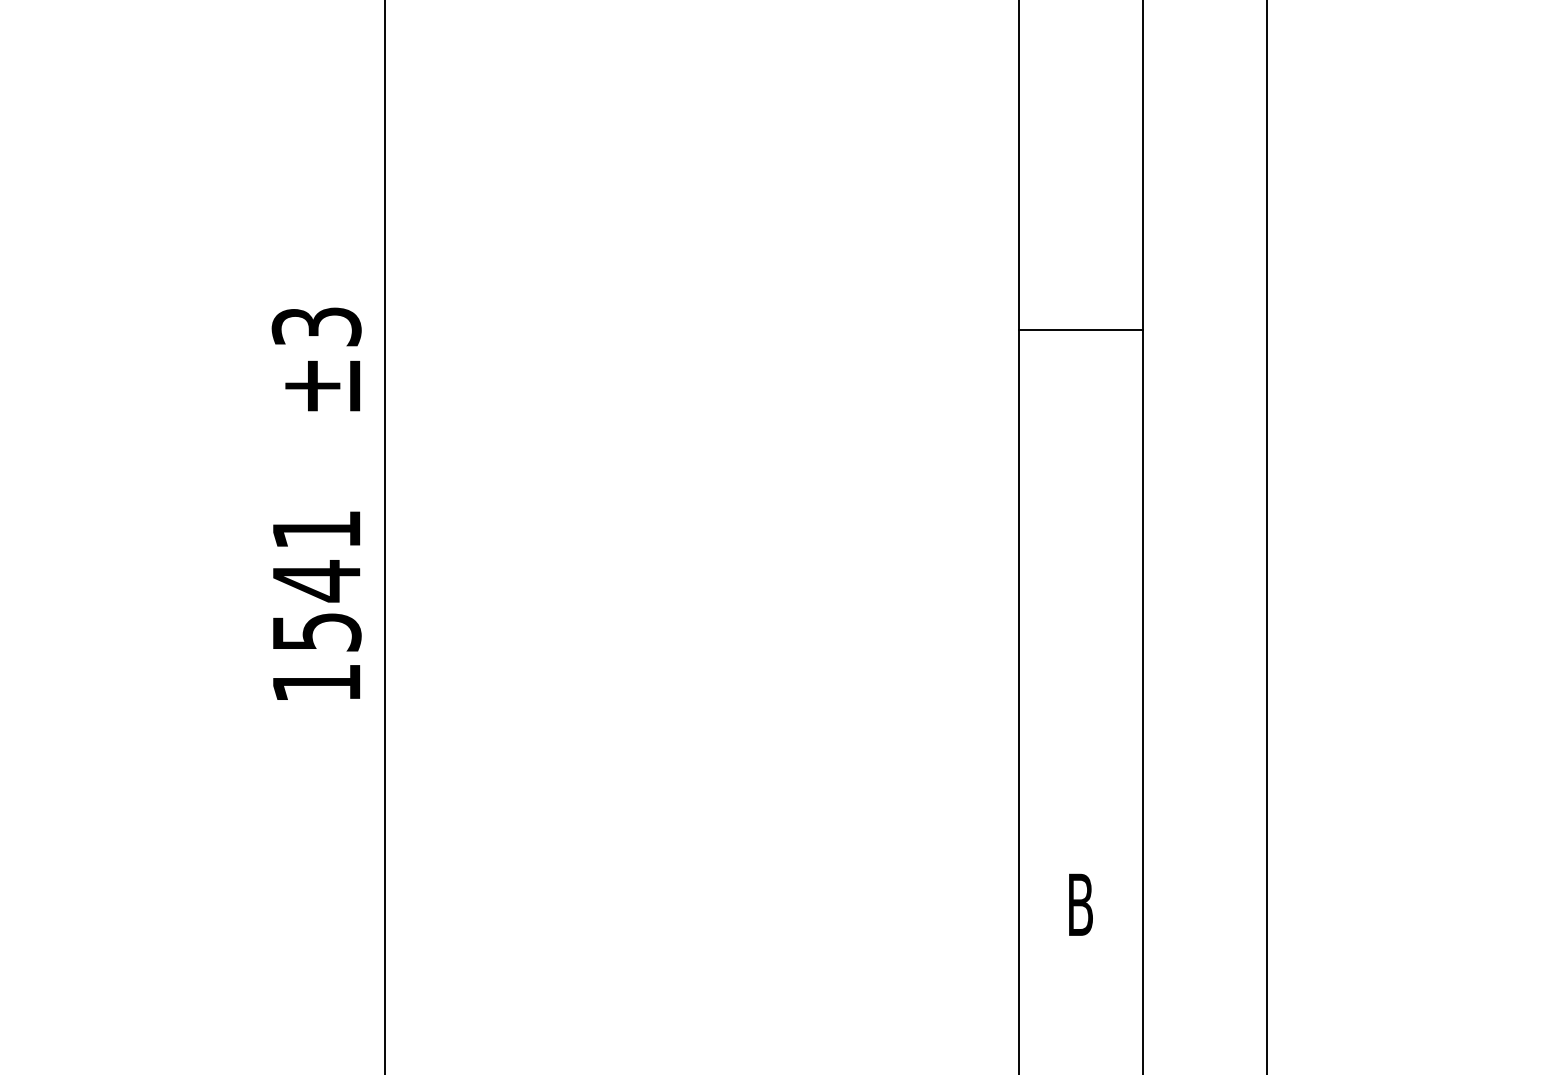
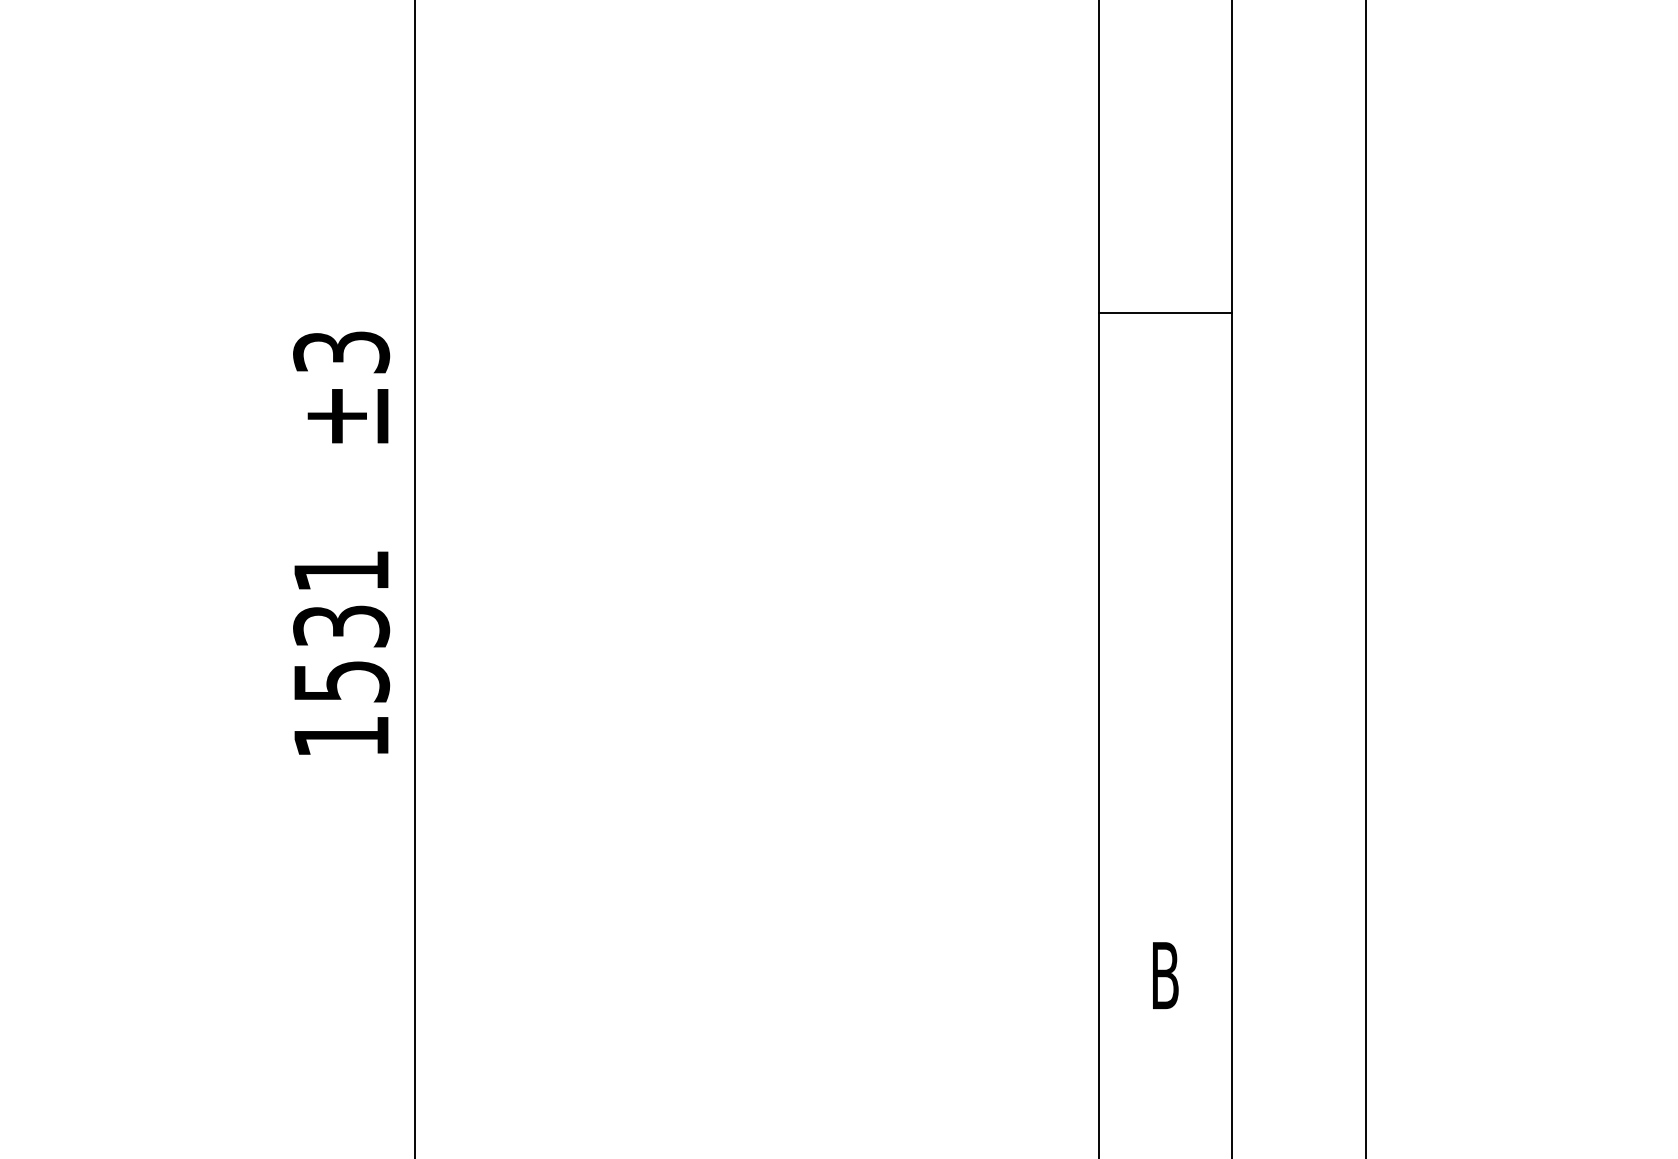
line: (1080, 329) -> (1165, 312), moved
text: (316, 581) -> (341, 626), 1541 -> 1531

